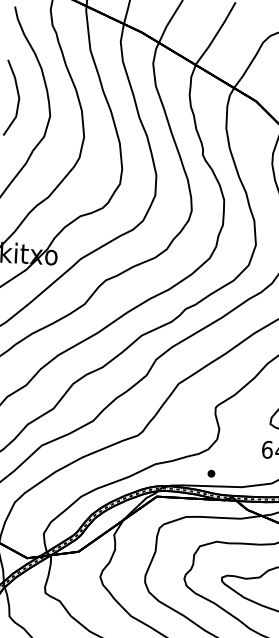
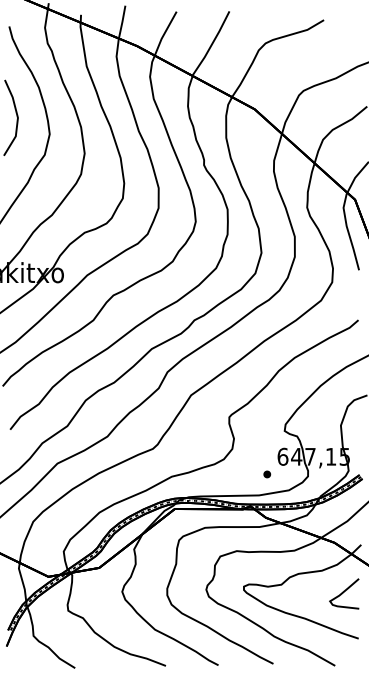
part: (211, 473) -> (267, 474), moved

